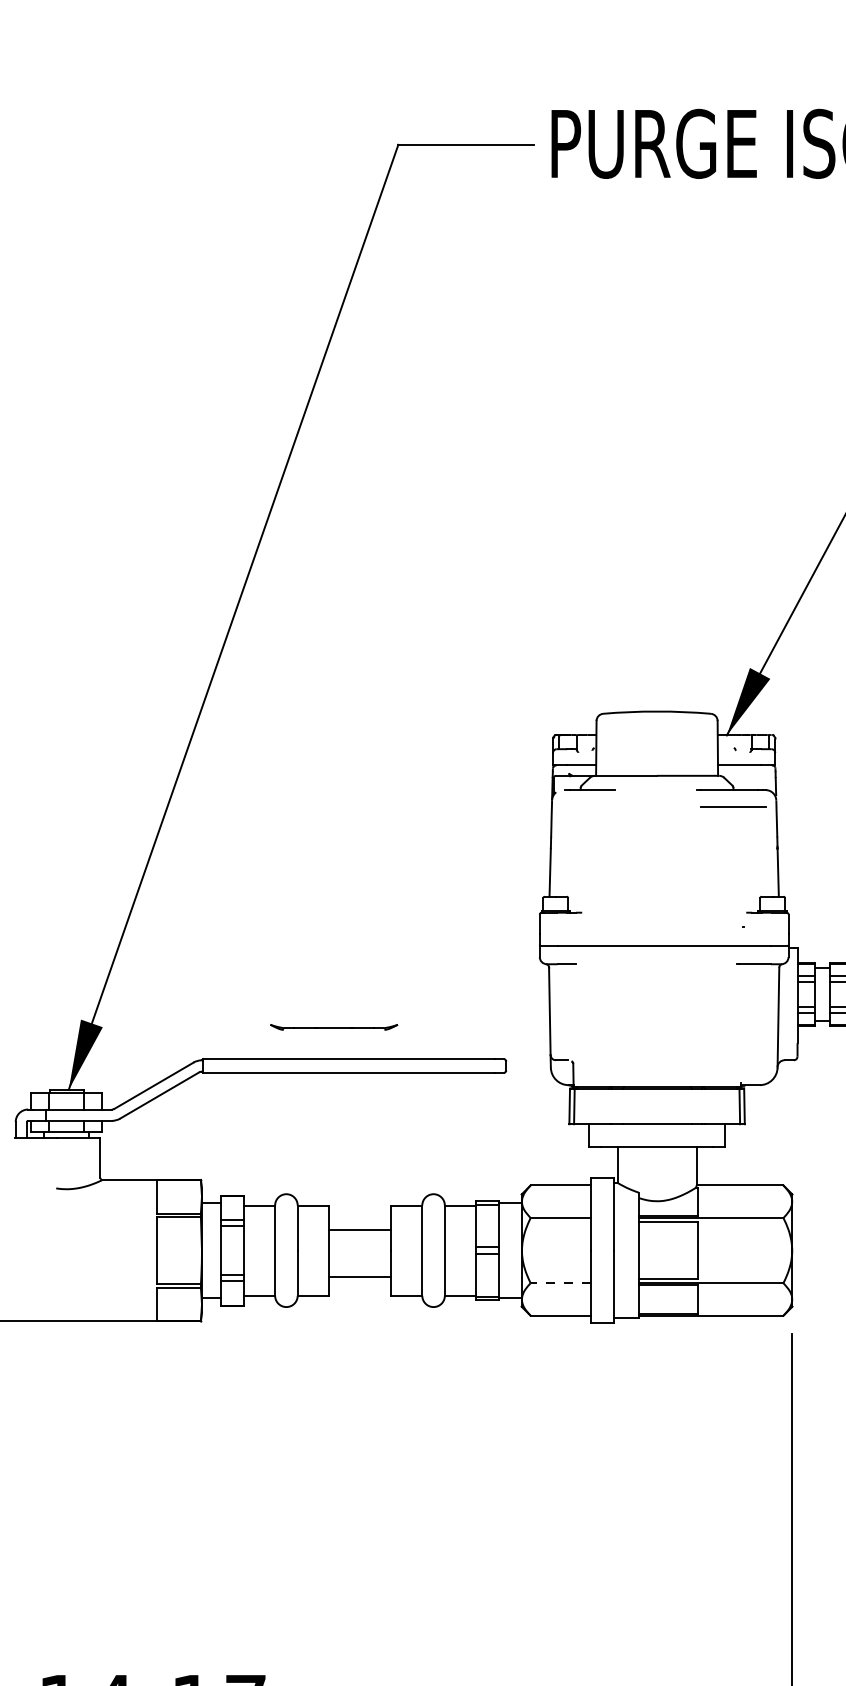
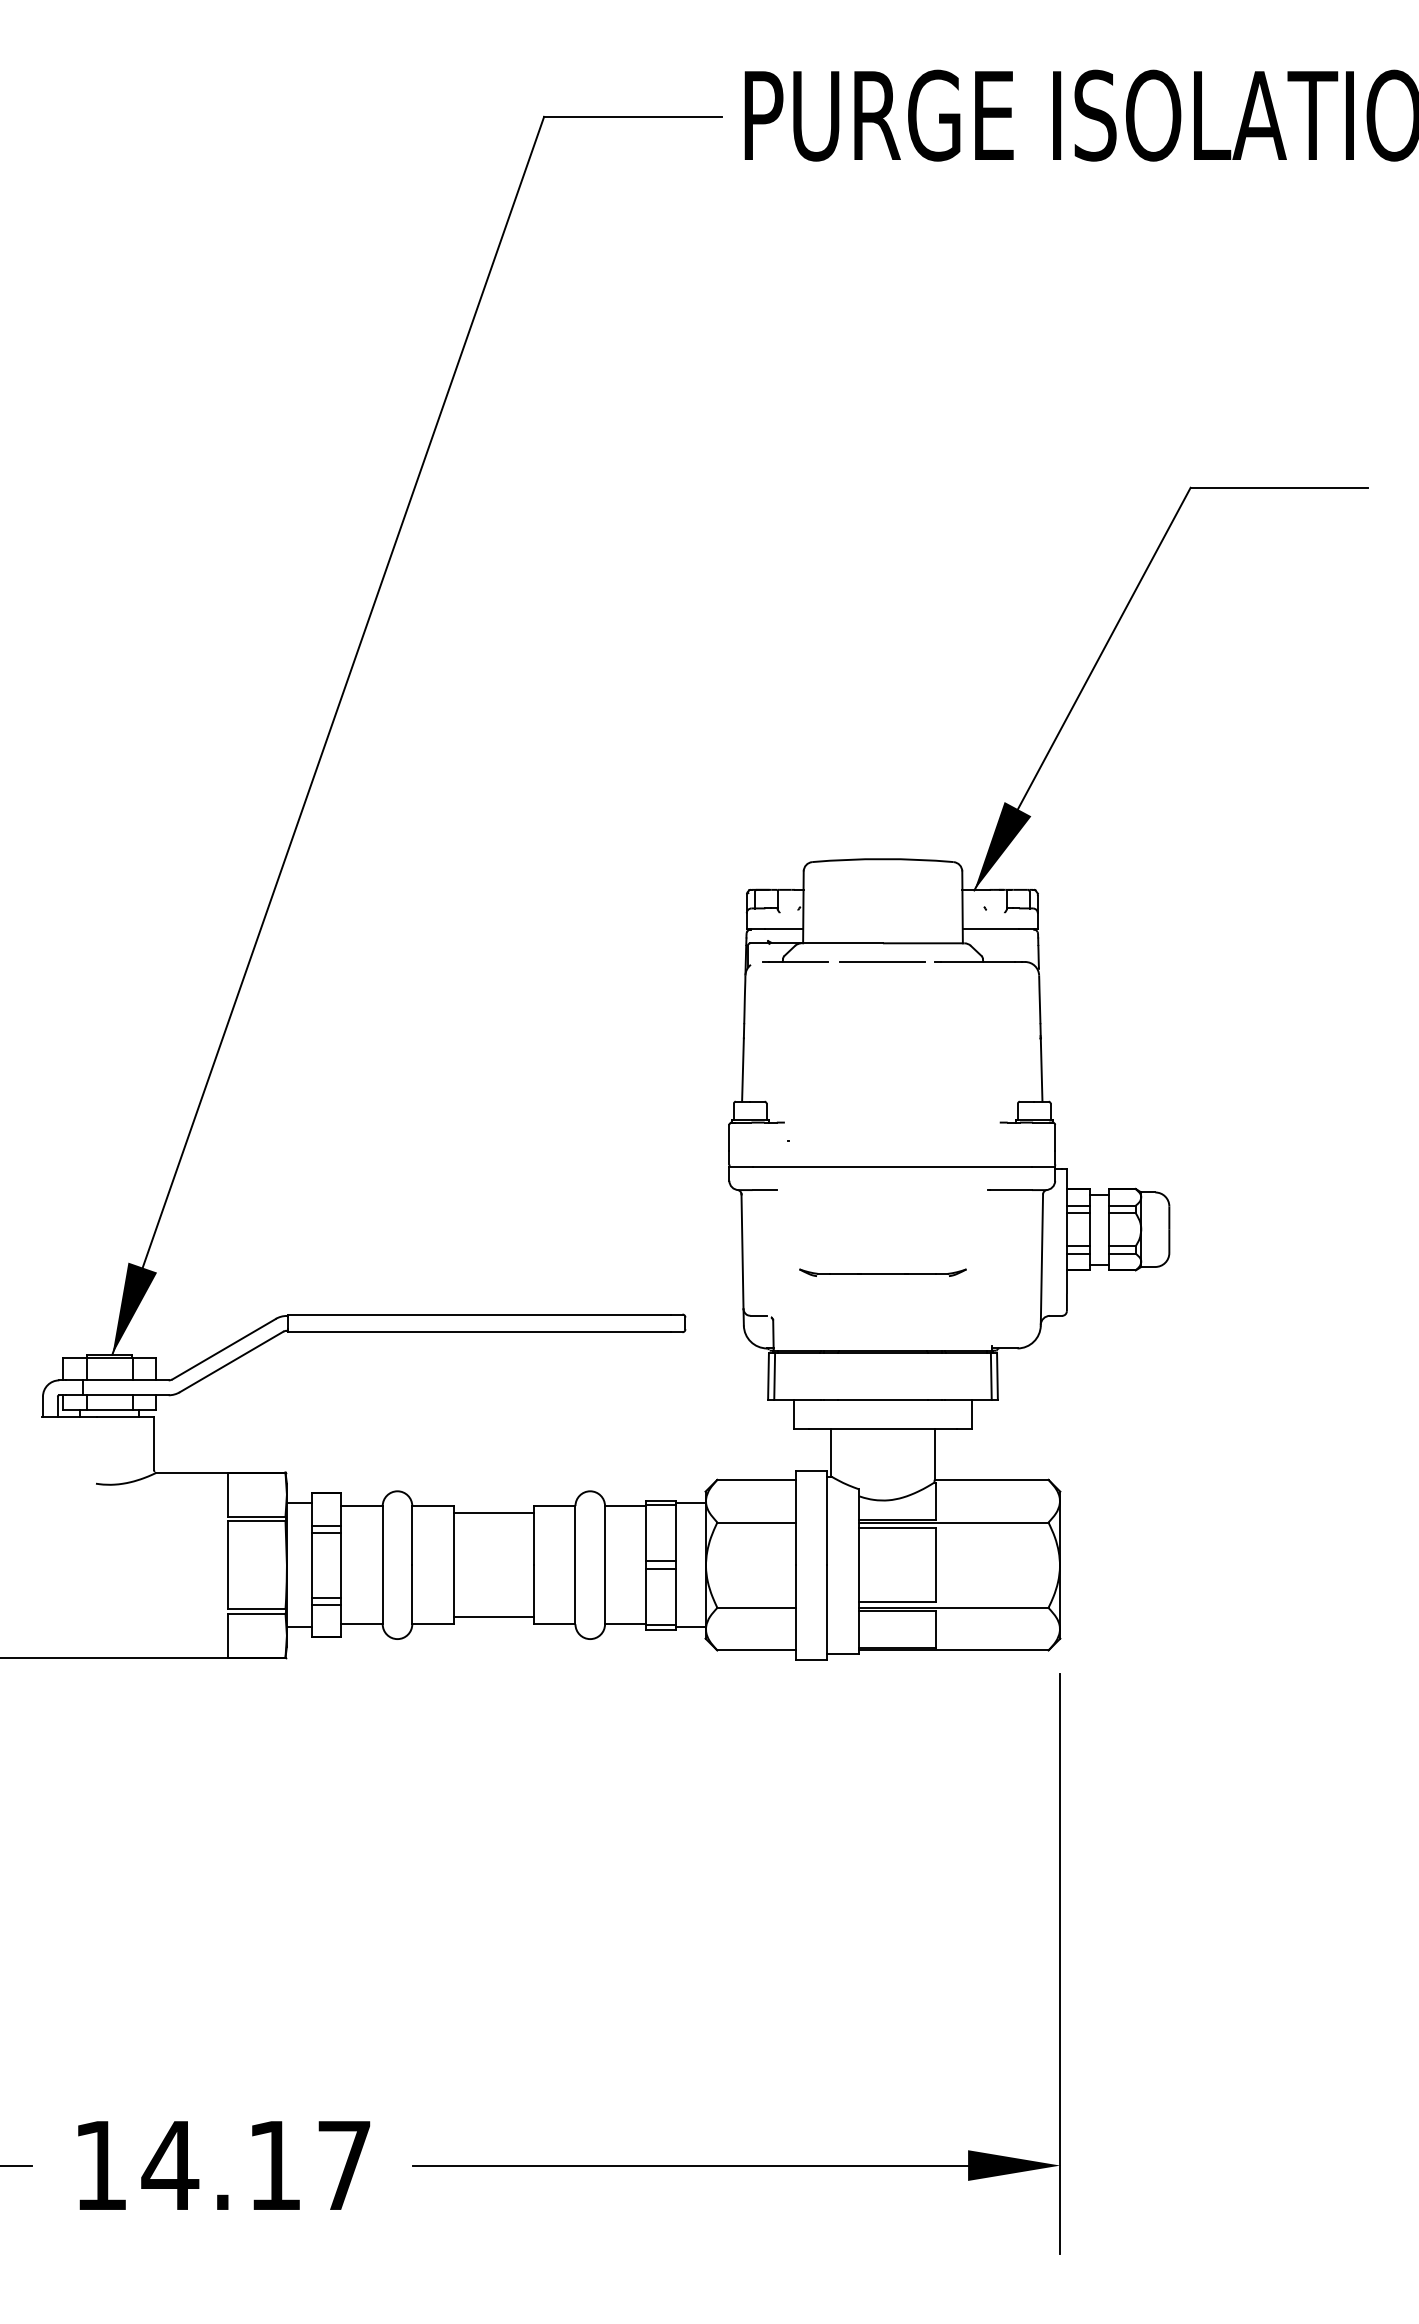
line: (733, 806) -> (882, 961), moved
part: (333, 1027) -> (882, 1272), moved
line: (359, 1230) -> (493, 1617), moved
line: (359, 1276) -> (493, 1513), moved
line: (560, 1282) -> (756, 1607), dashed -> solid

